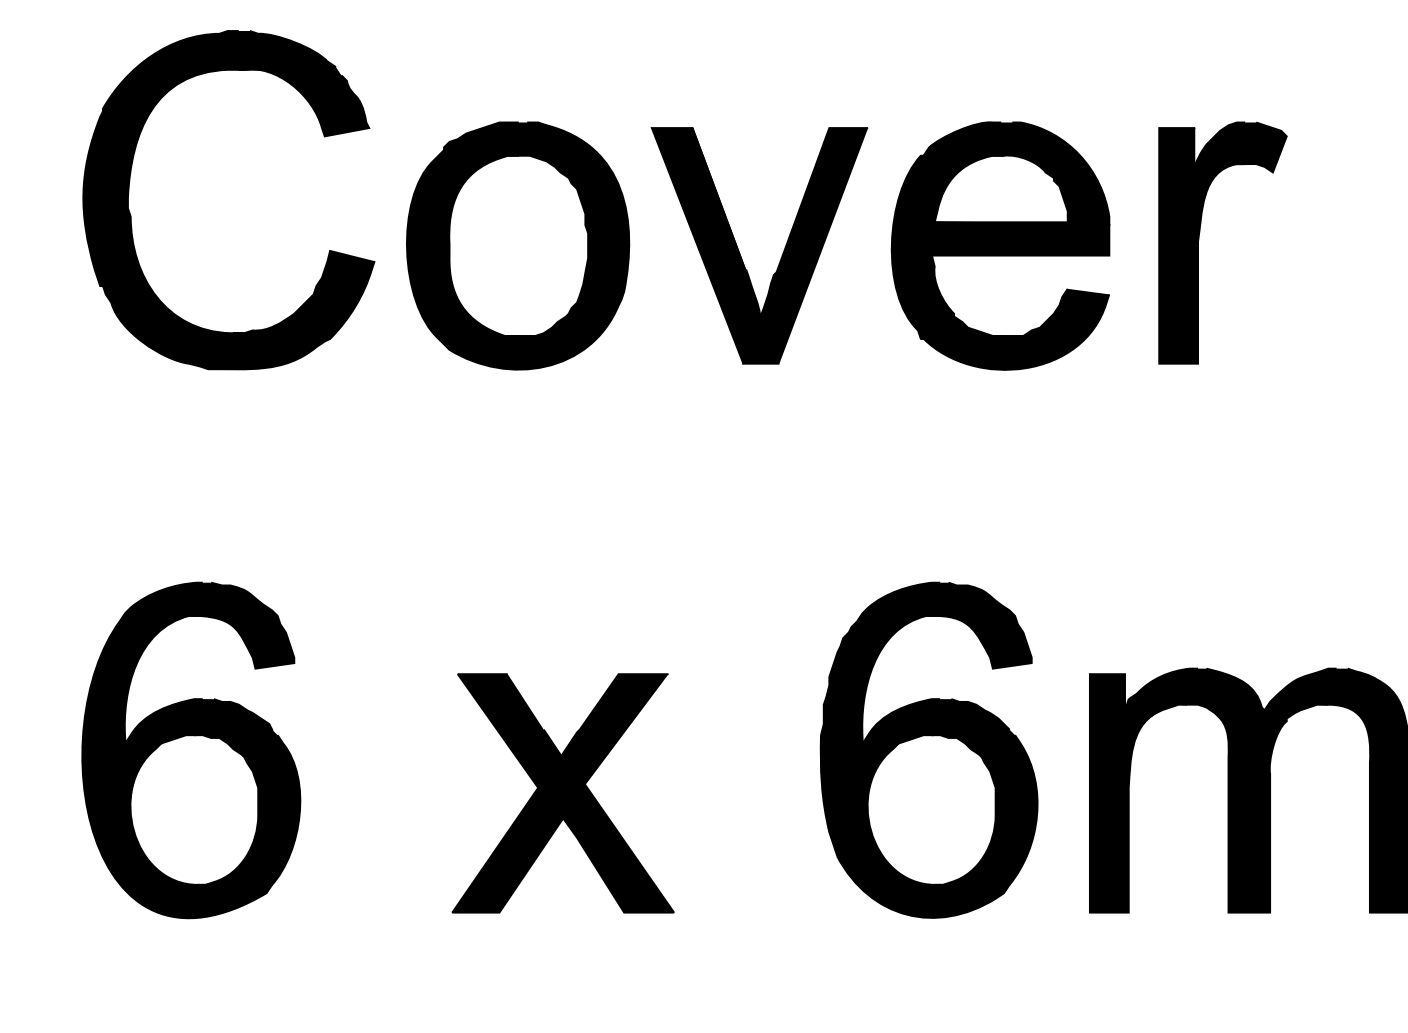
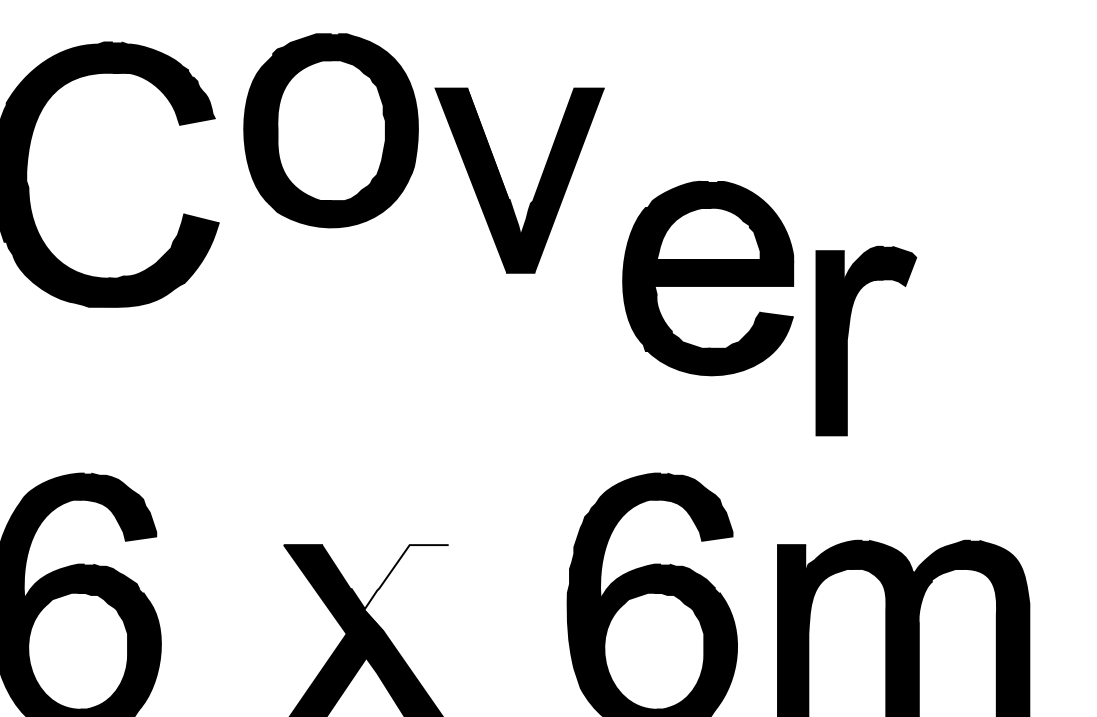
part: (1199, 240) -> (848, 339), moved
part: (518, 245) -> (331, 130), moved
part: (1000, 245) -> (708, 278), moved
part: (739, 250) -> (504, 184), moved
fill: (614, 729) -> (406, 588), removed

